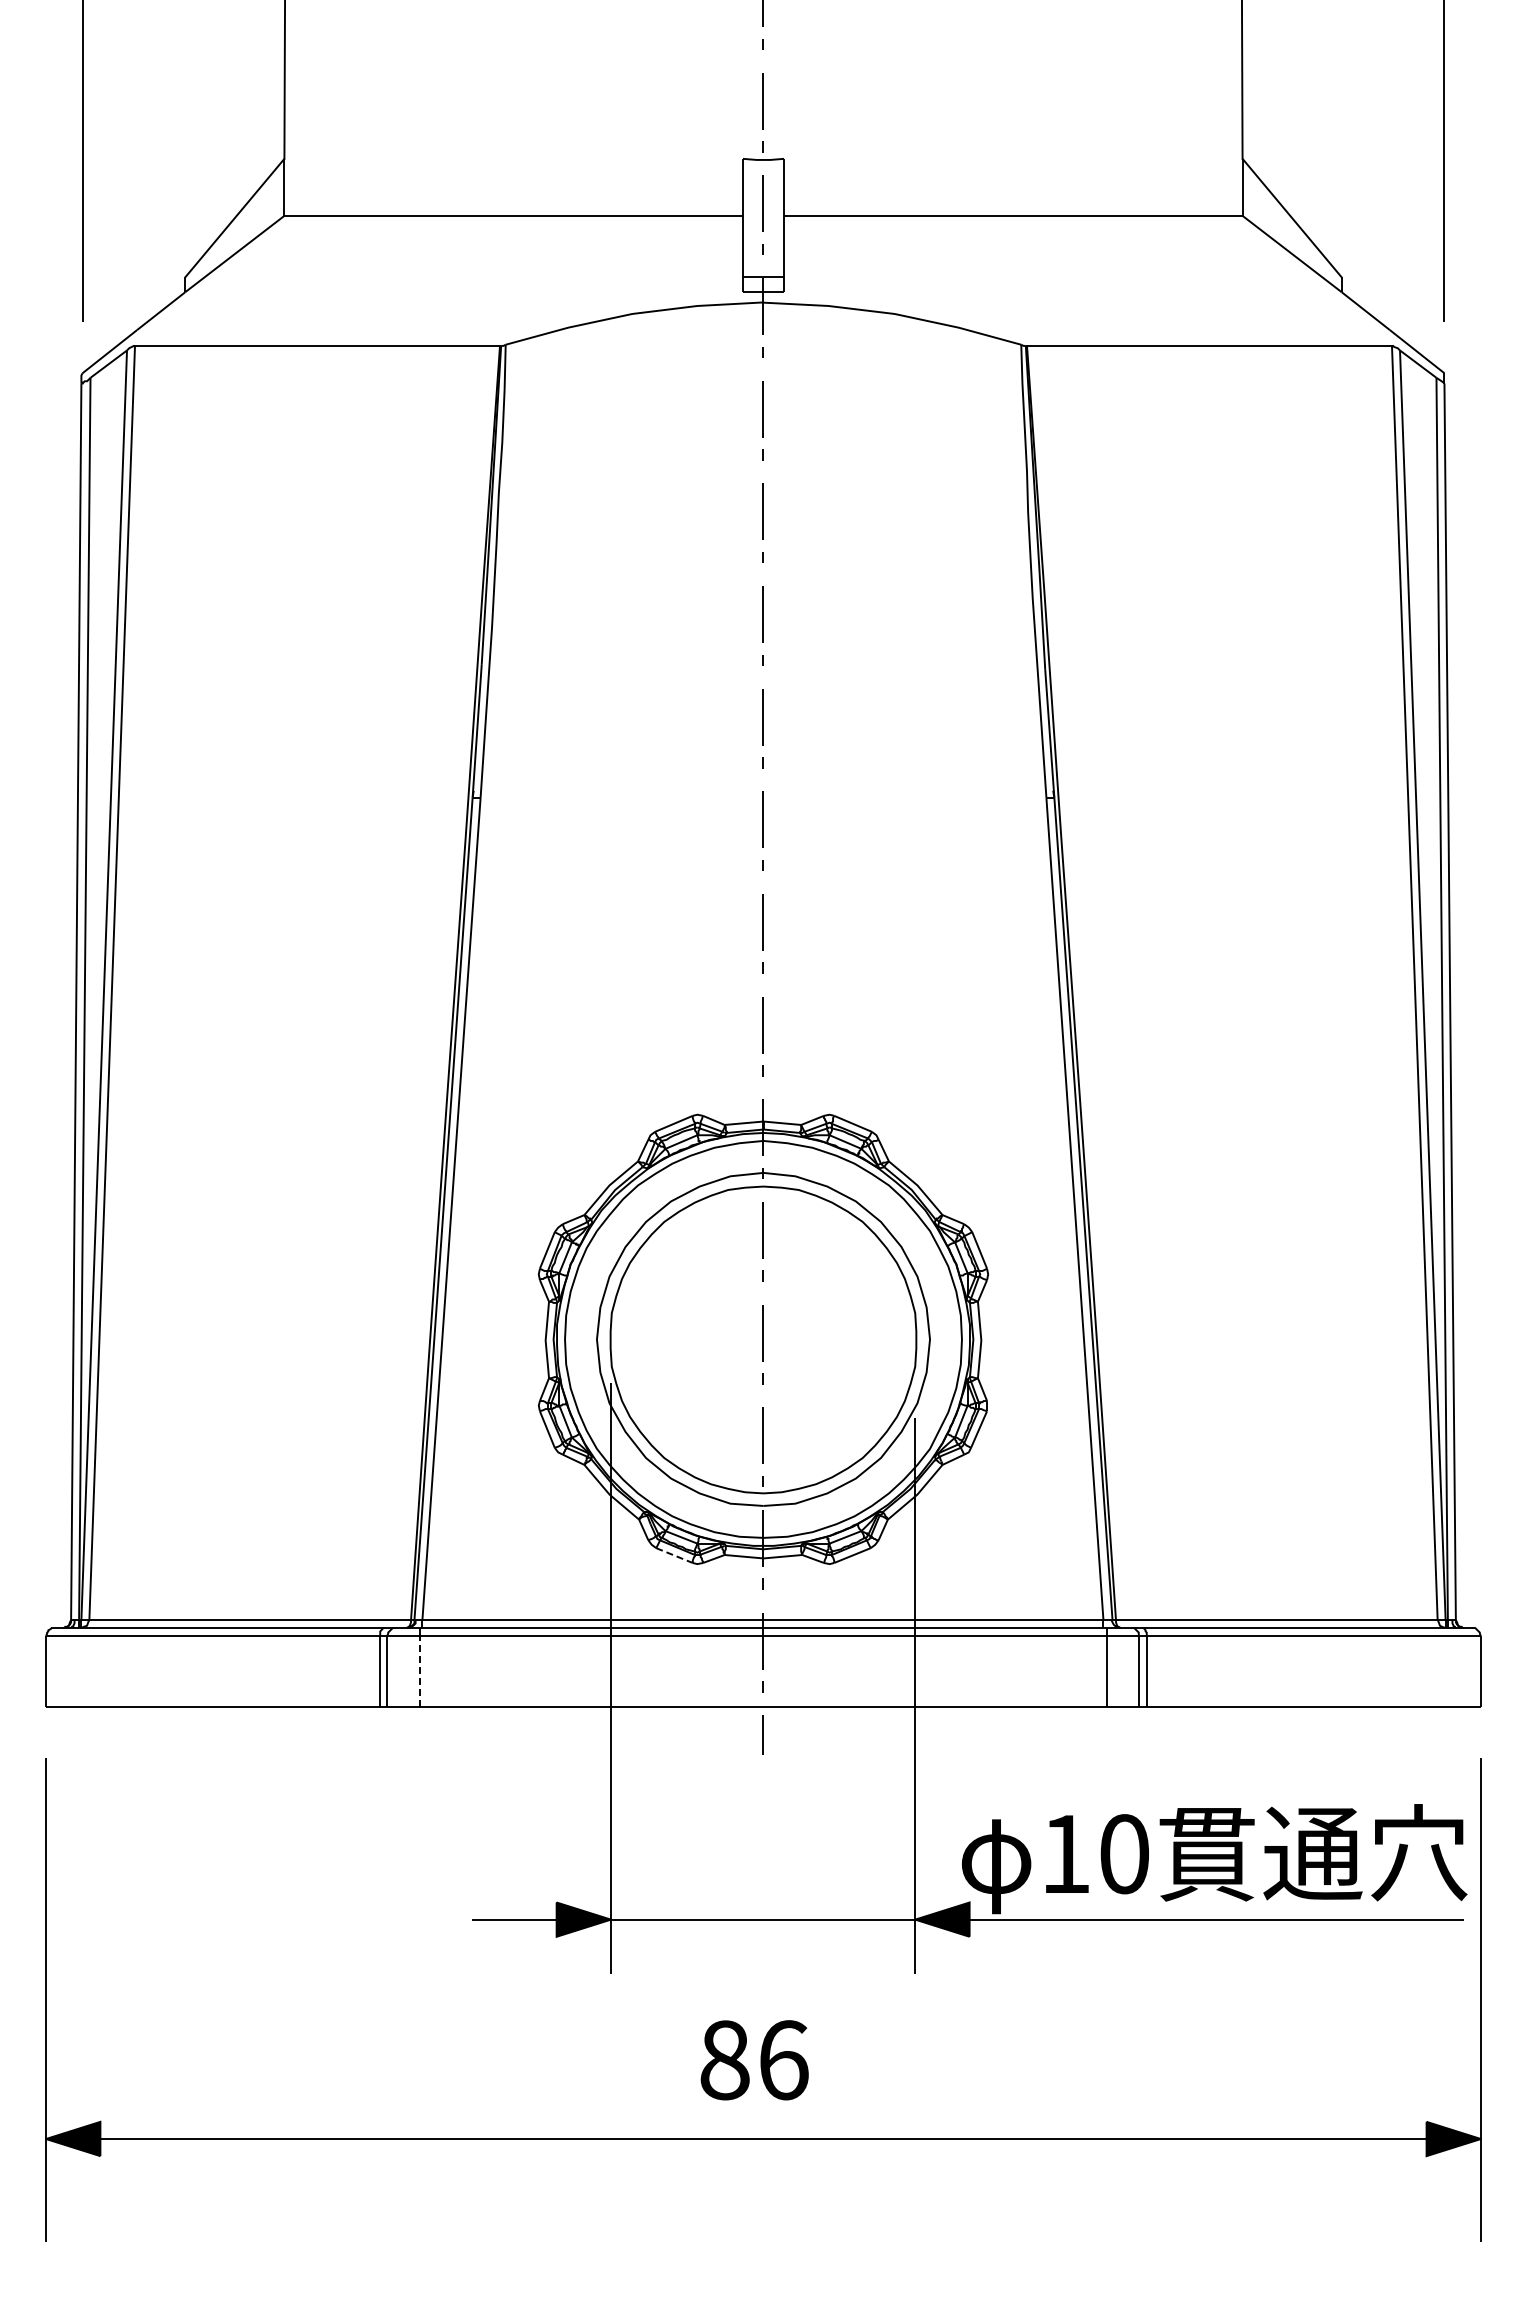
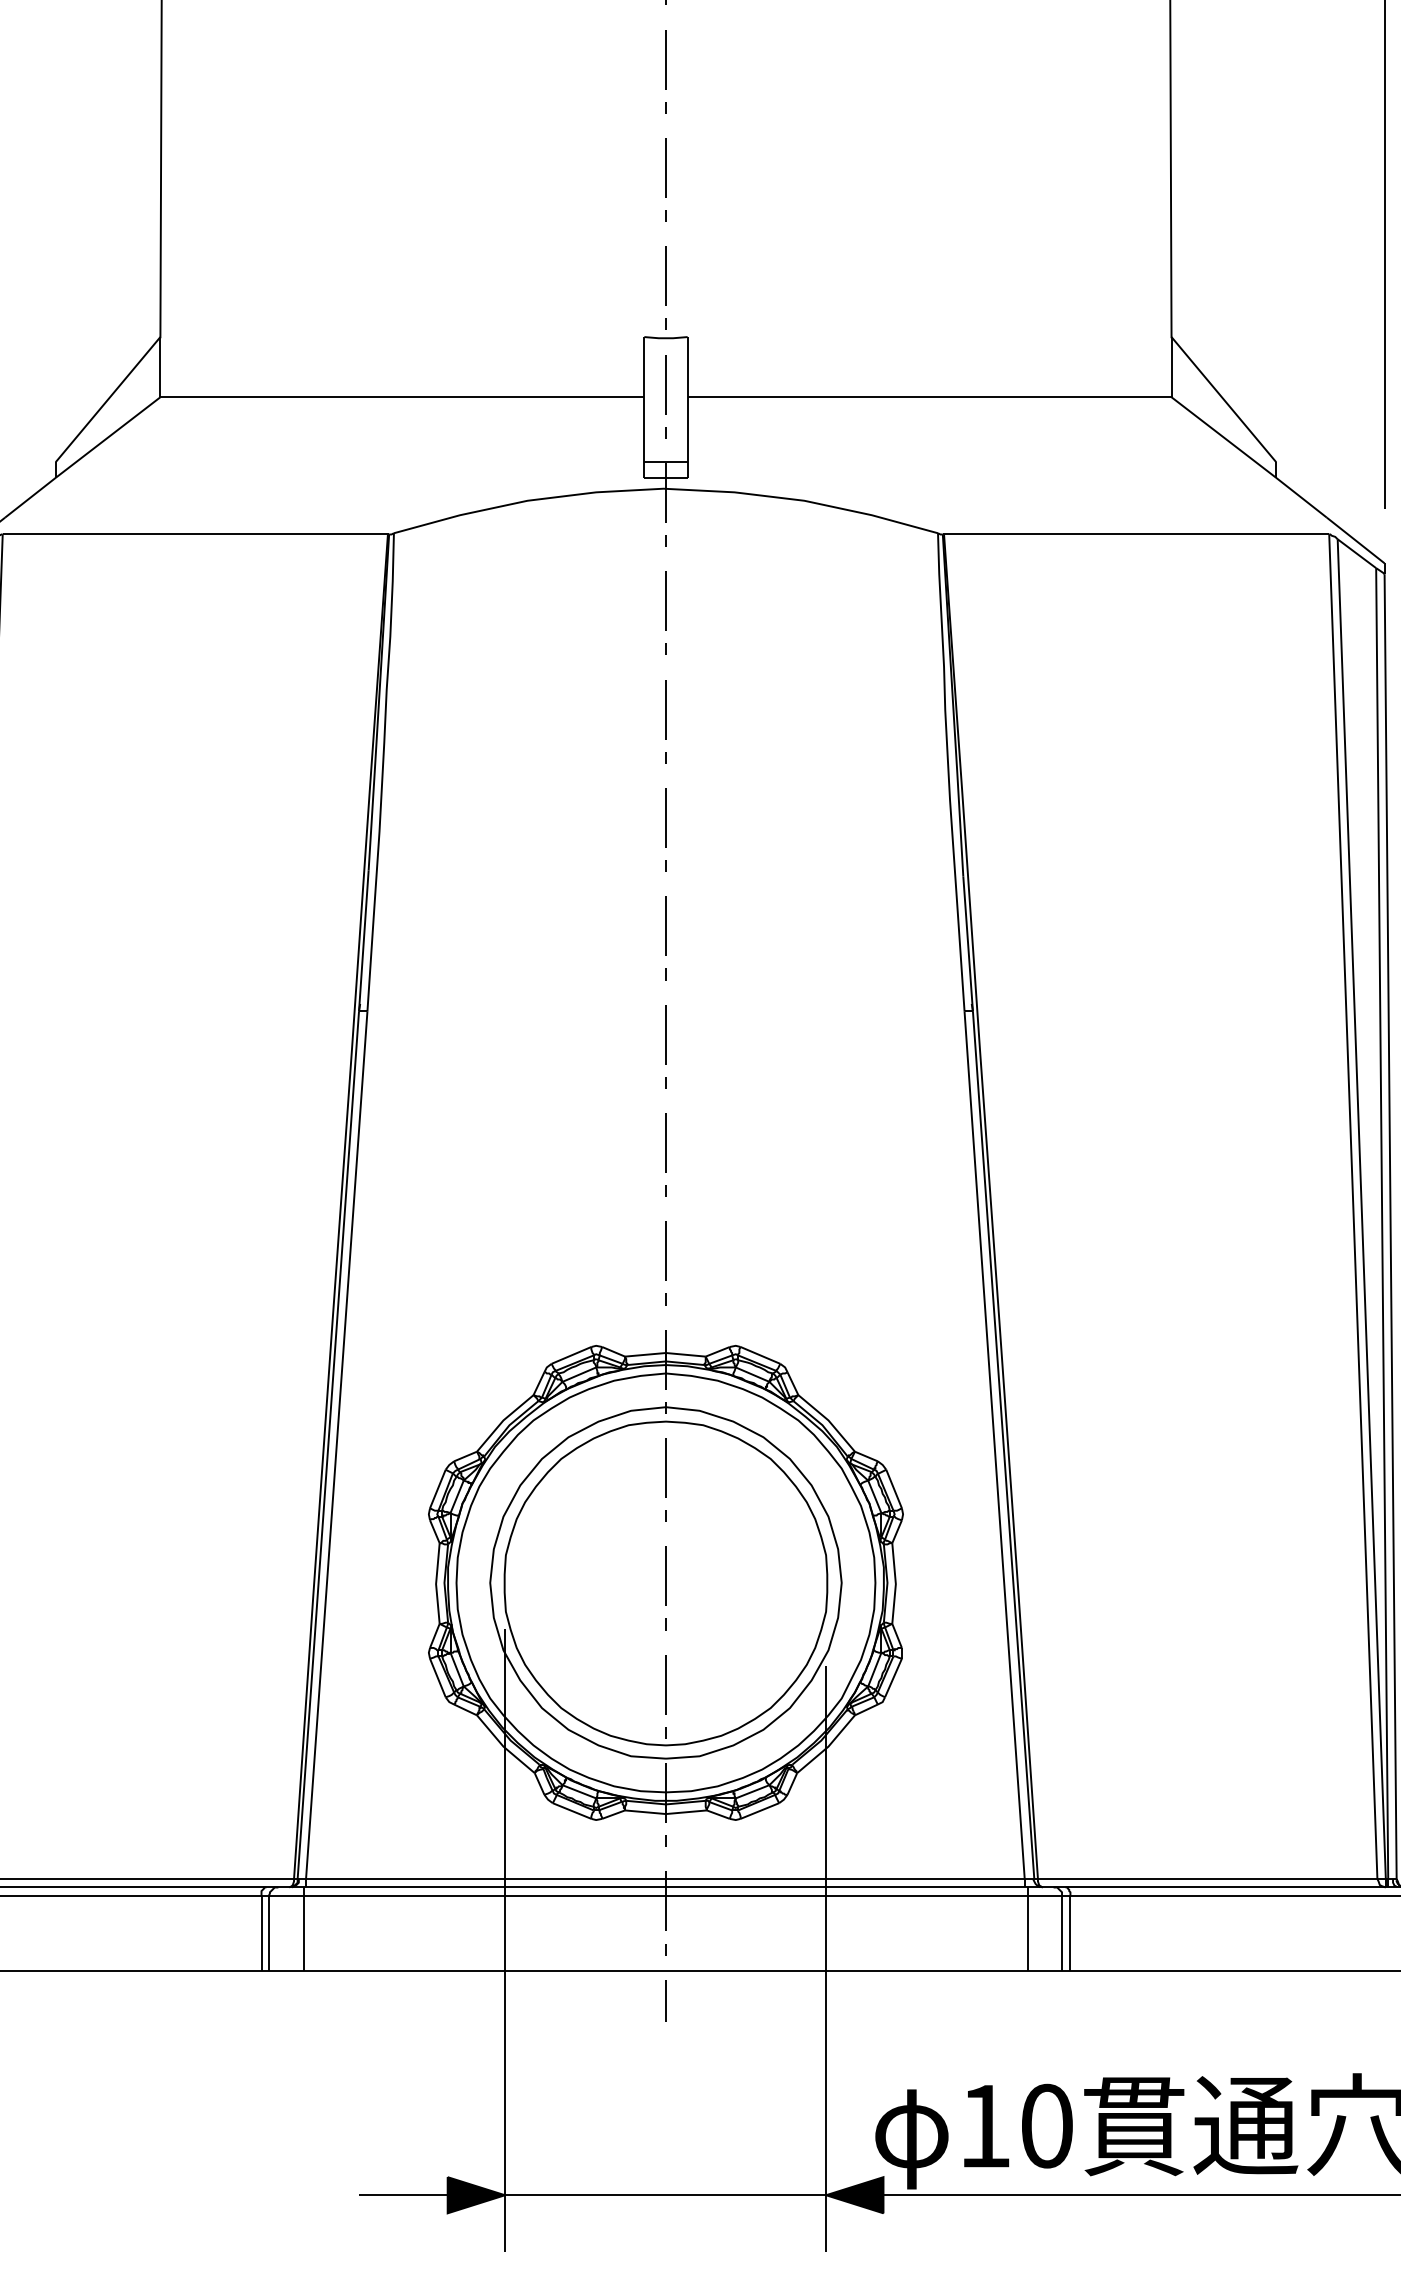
line: (674, 1555) -> (572, 1810), dashed -> solid
line: (420, 1670) -> (304, 1932), dashed -> solid

